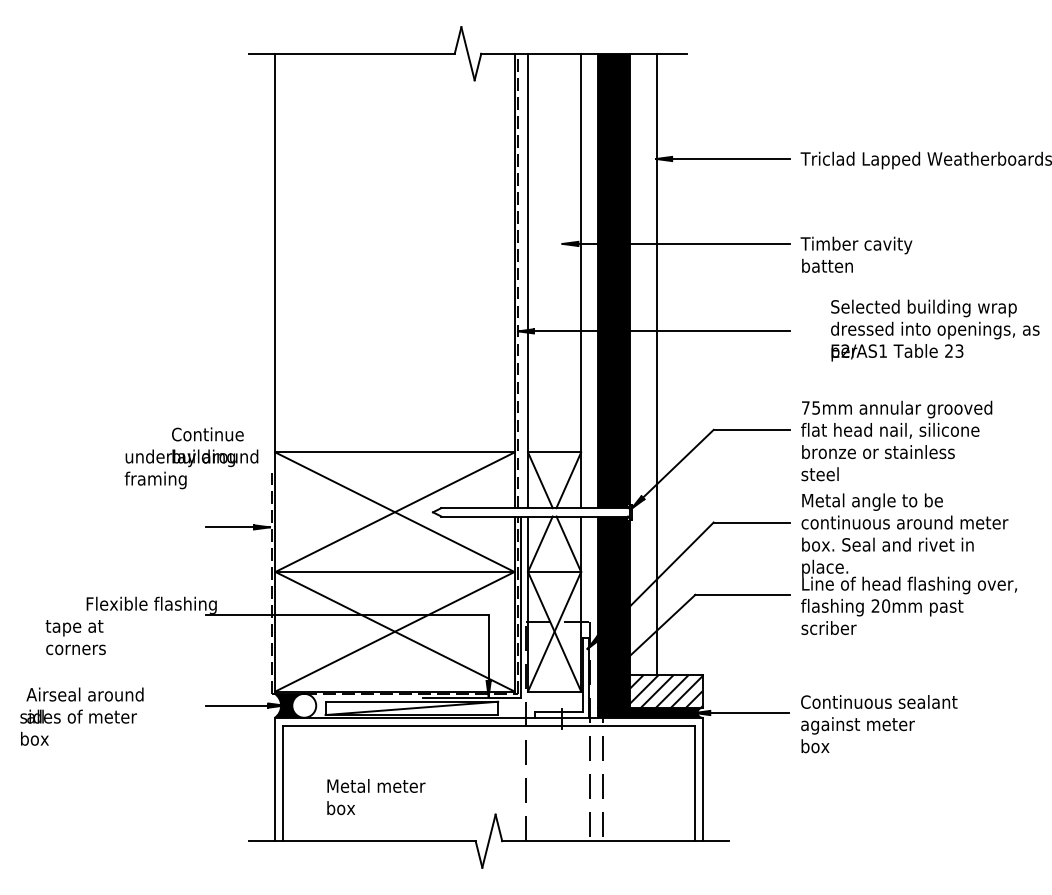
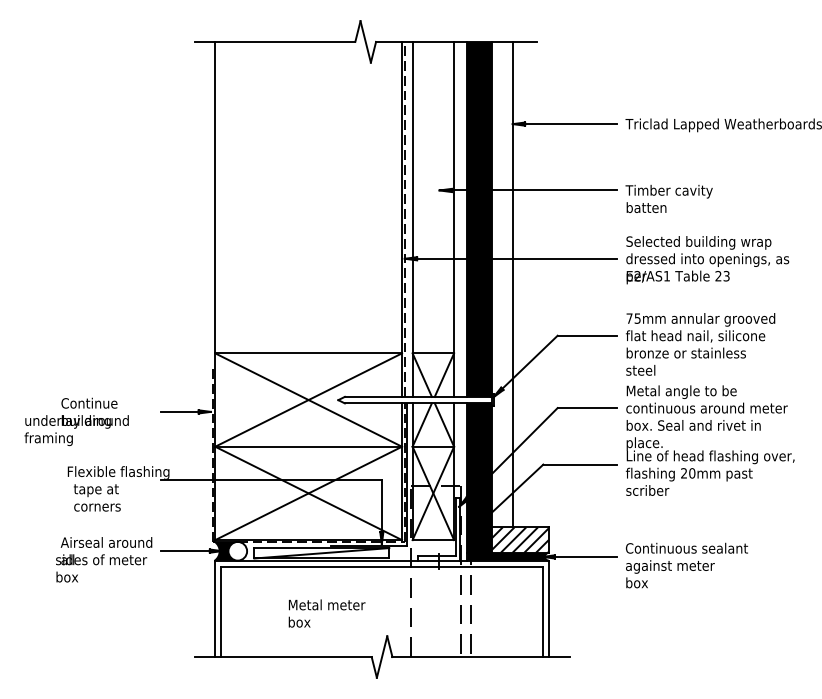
text: (934, 331) -> (707, 260), moved
text: (191, 457) -> (76, 421), moved
text: (74, 636) -> (96, 497), moved
text: (82, 716) -> (104, 559), moved
text: (375, 796) -> (326, 613), moved

